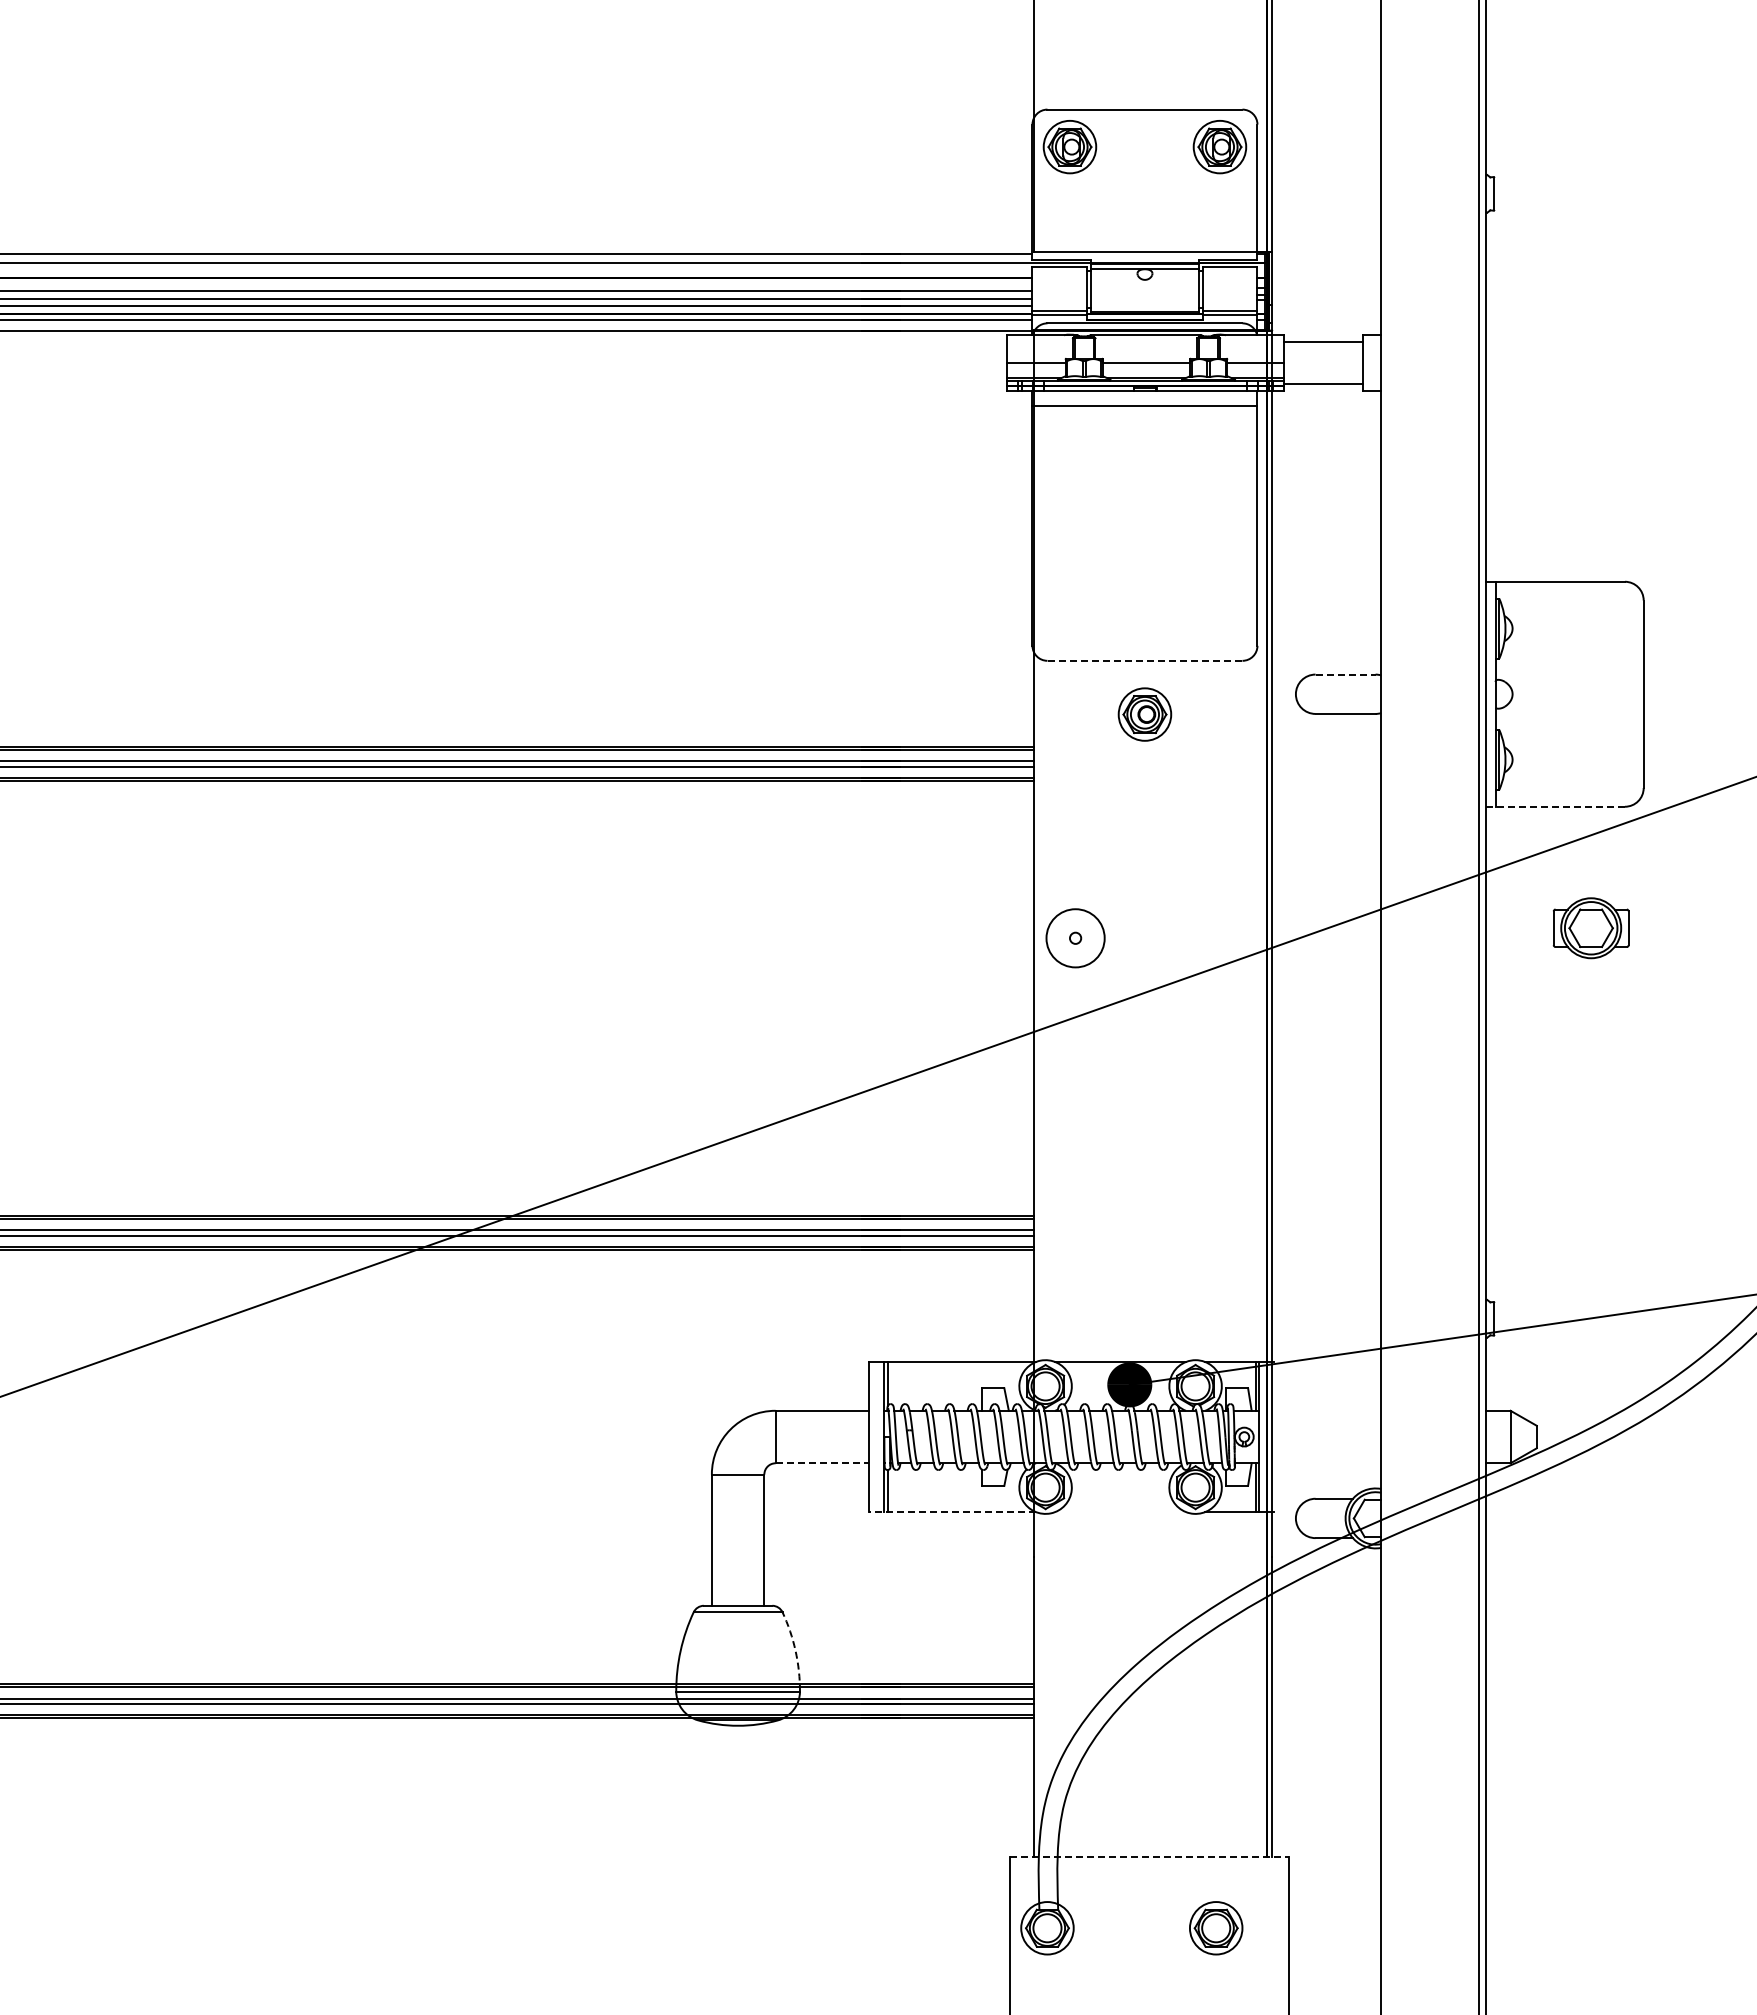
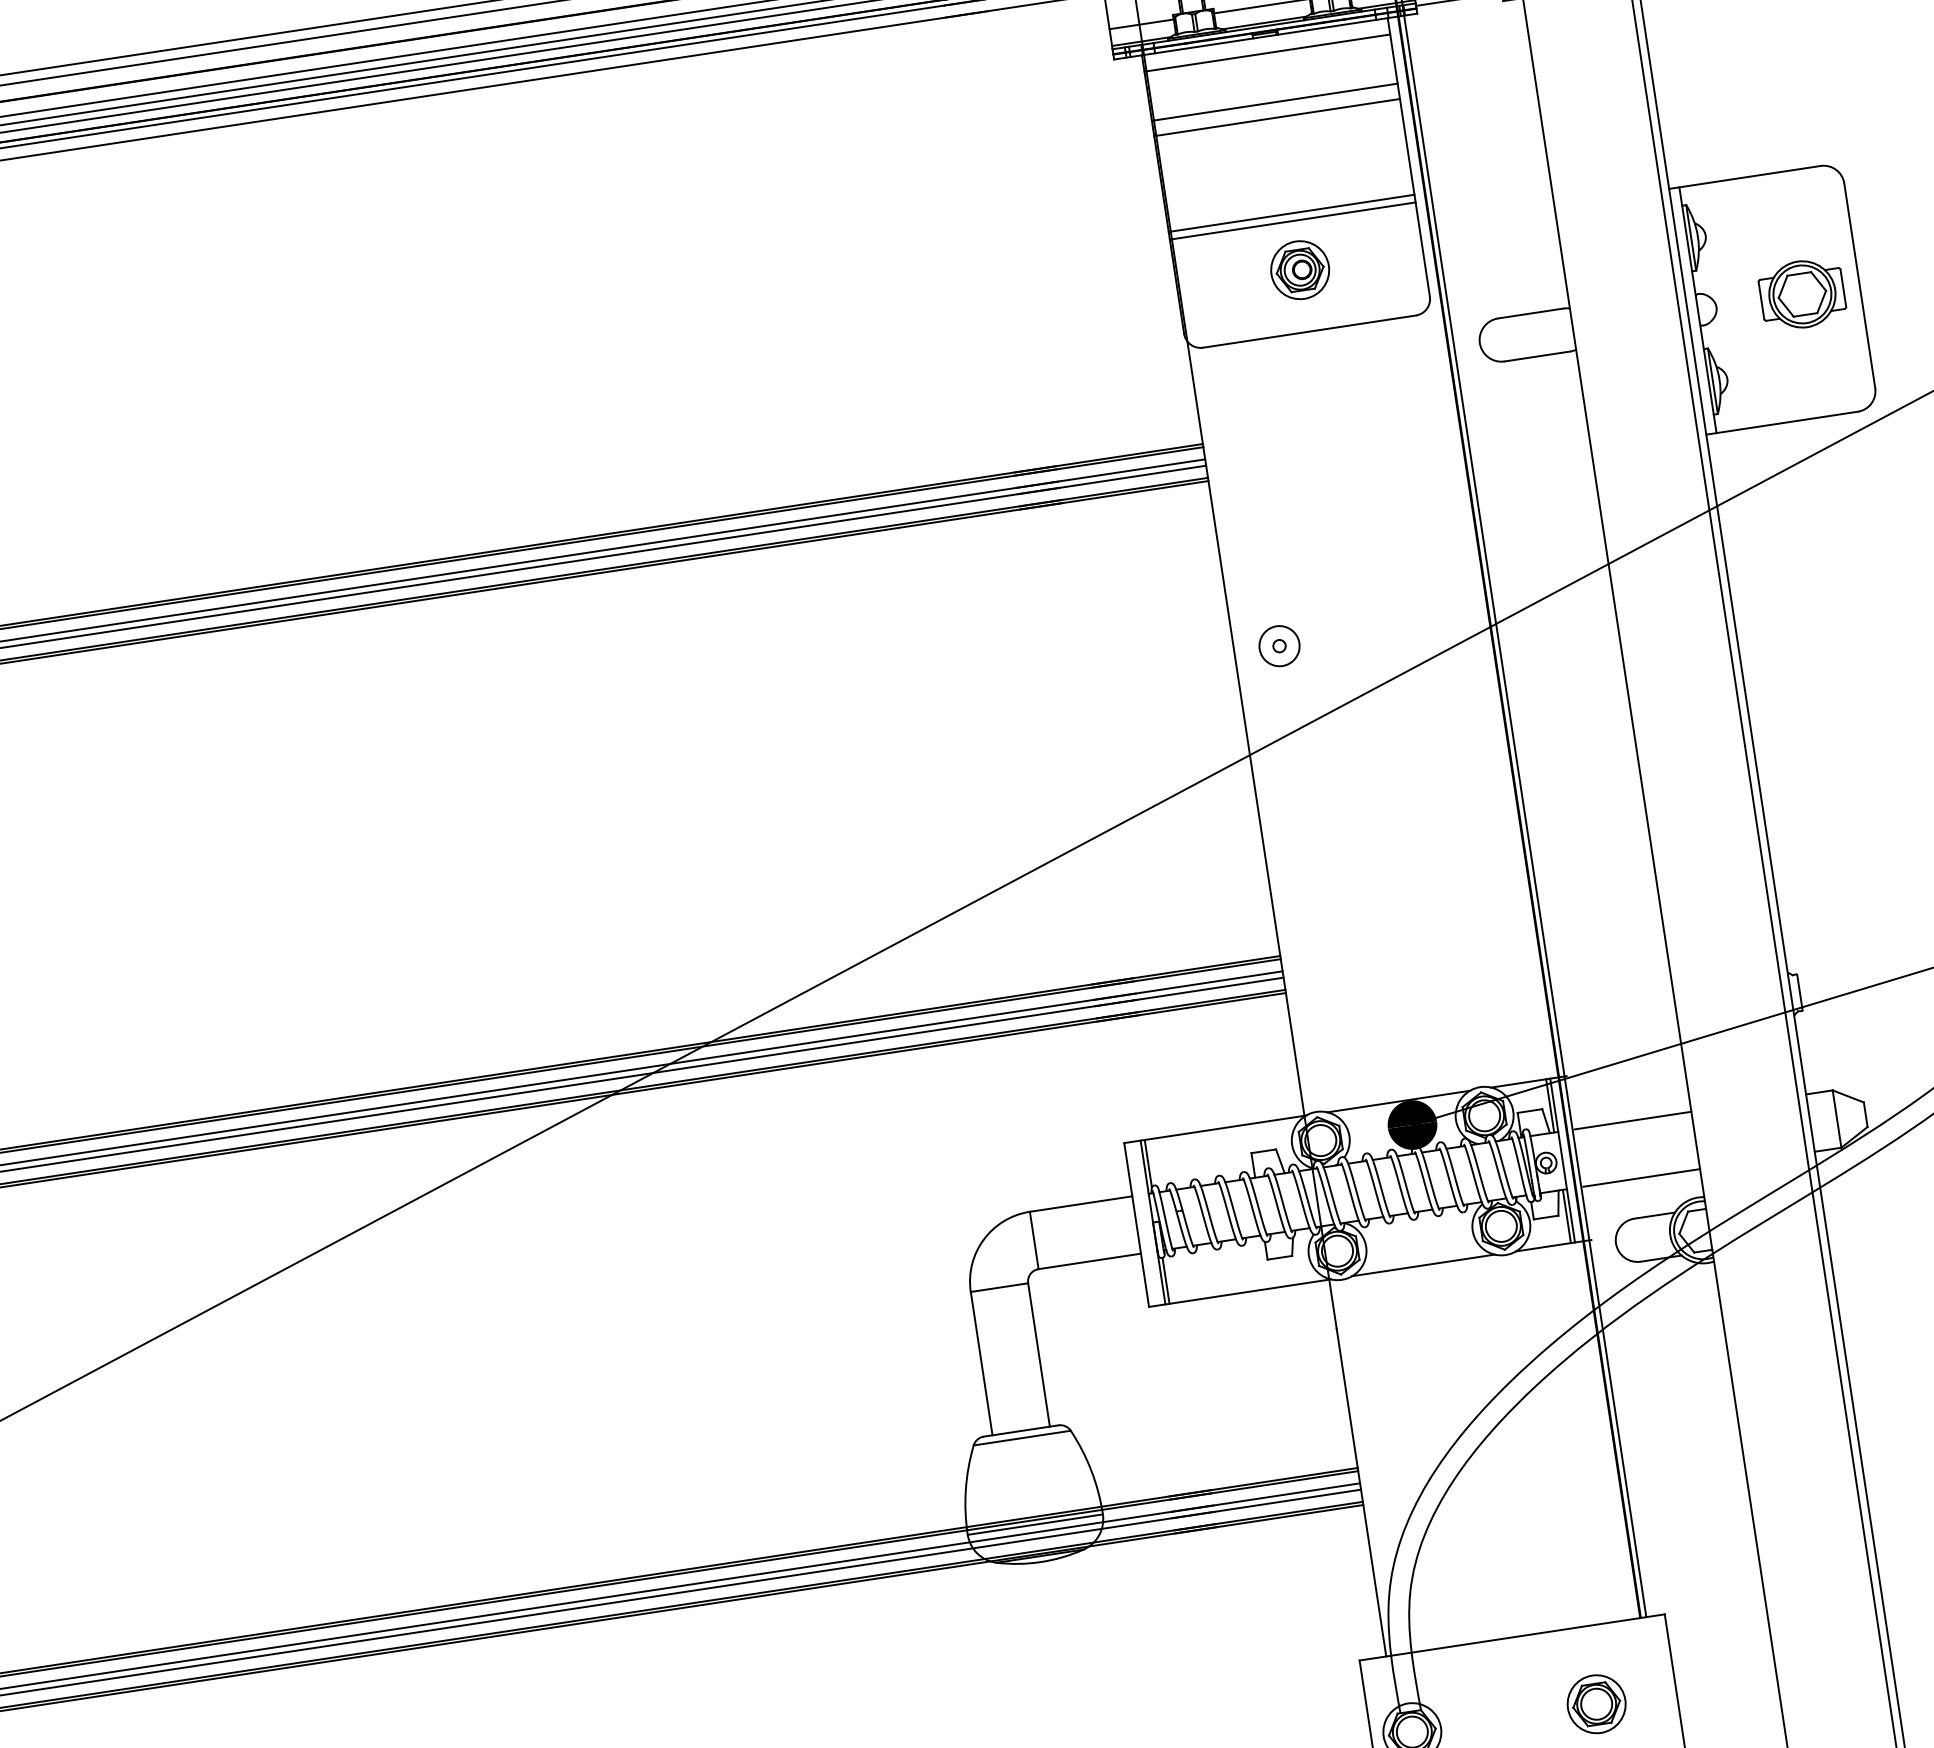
line: (1144, 450) -> (1274, 101), added
line: (1144, 464) -> (1276, 117), added
line: (1144, 552) -> (1291, 213), added
line: (1144, 559) -> (1292, 221), added
line: (1144, 660) -> (1308, 331), dashed -> solid
line: (1345, 674) -> (1530, 313), dashed -> solid
part: (1144, 714) -> (1299, 270), moved
line: (1556, 806) -> (1783, 422), dashed -> solid
part: (1590, 928) -> (1801, 294), moved
circle: (1075, 938) -> (1279, 646), size x0.62
line: (1327, 1410) -> (1632, 1120), added
line: (822, 1463) -> (1089, 1261), dashed -> solid
line: (1327, 1463) -> (1641, 1178), added
line: (952, 1512) -> (1239, 1293), dashed -> solid
line: (1120, 1512) -> (1423, 1265), added
arc: (795, 1650) -> (1091, 1470), dashed -> solid
line: (1149, 1857) -> (1512, 1637), dashed -> solid

